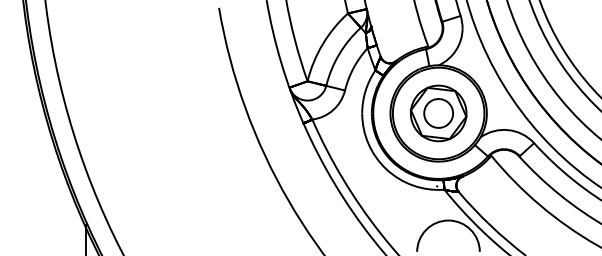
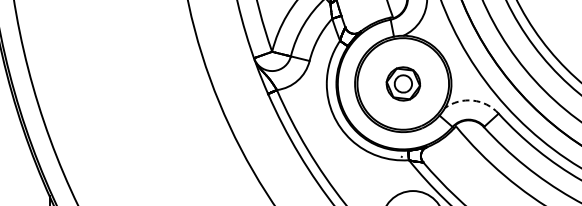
part: (438, 113) -> (403, 84), size x0.6
arc: (508, 130) -> (473, 101), solid -> dashed

